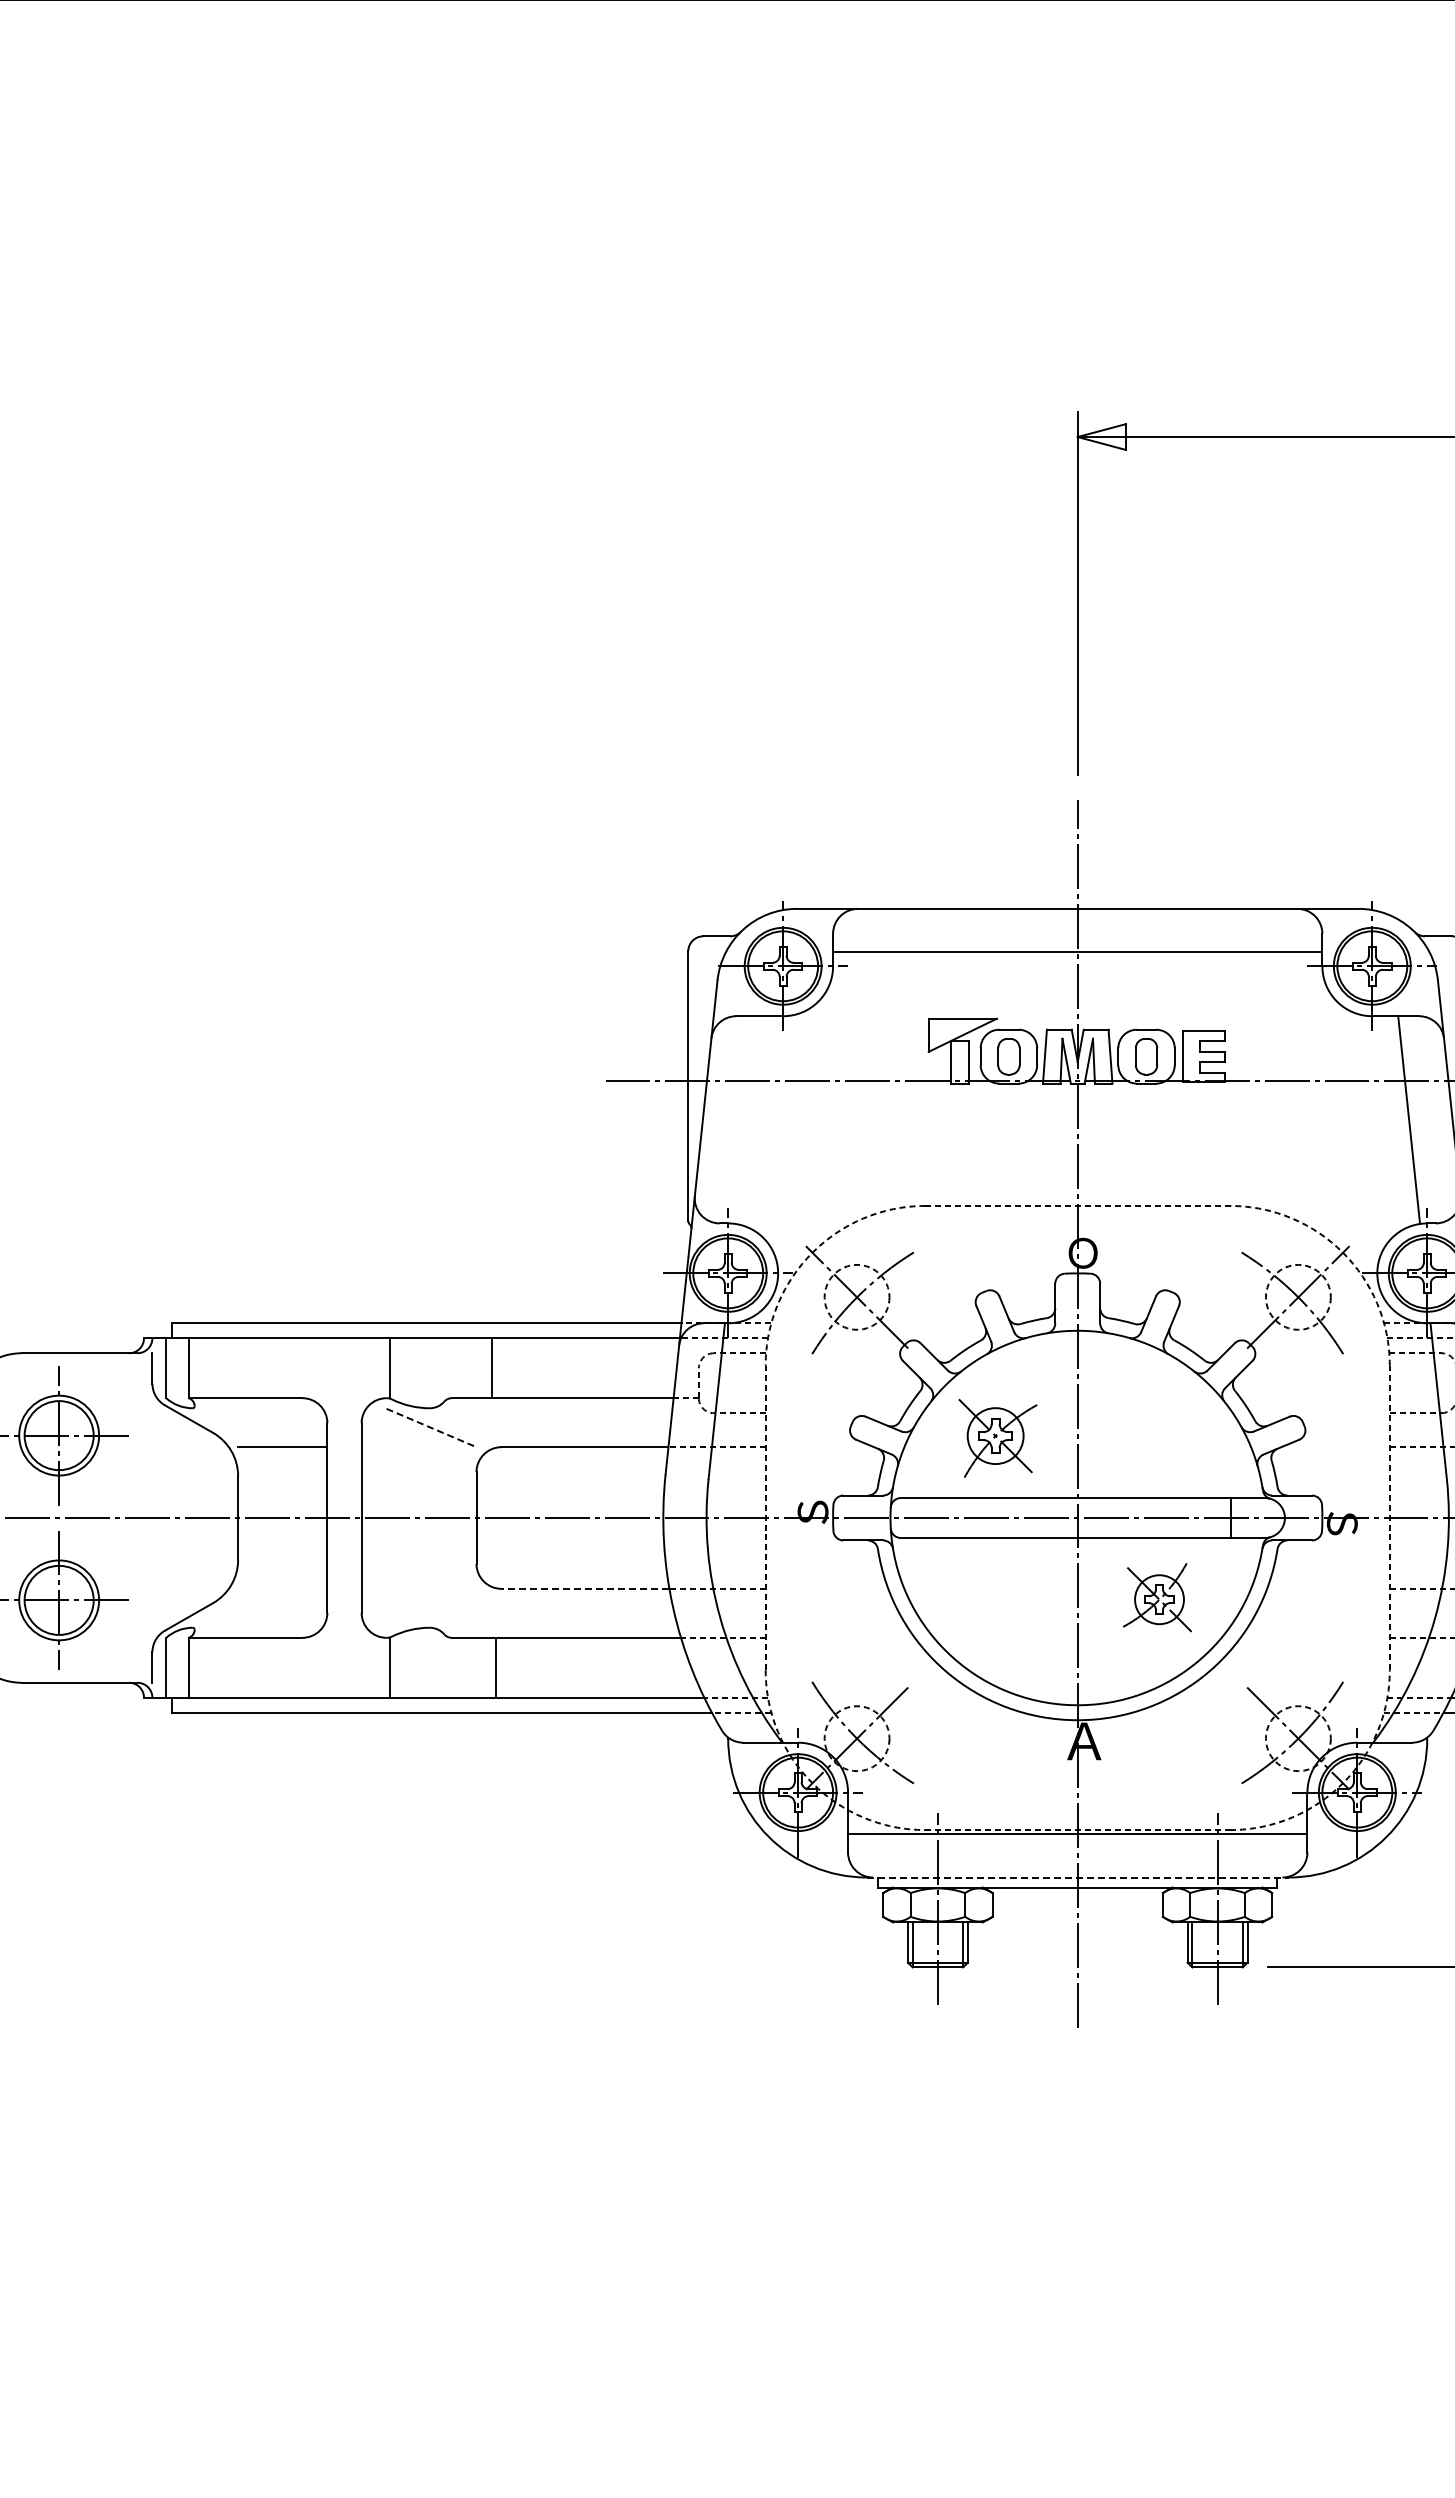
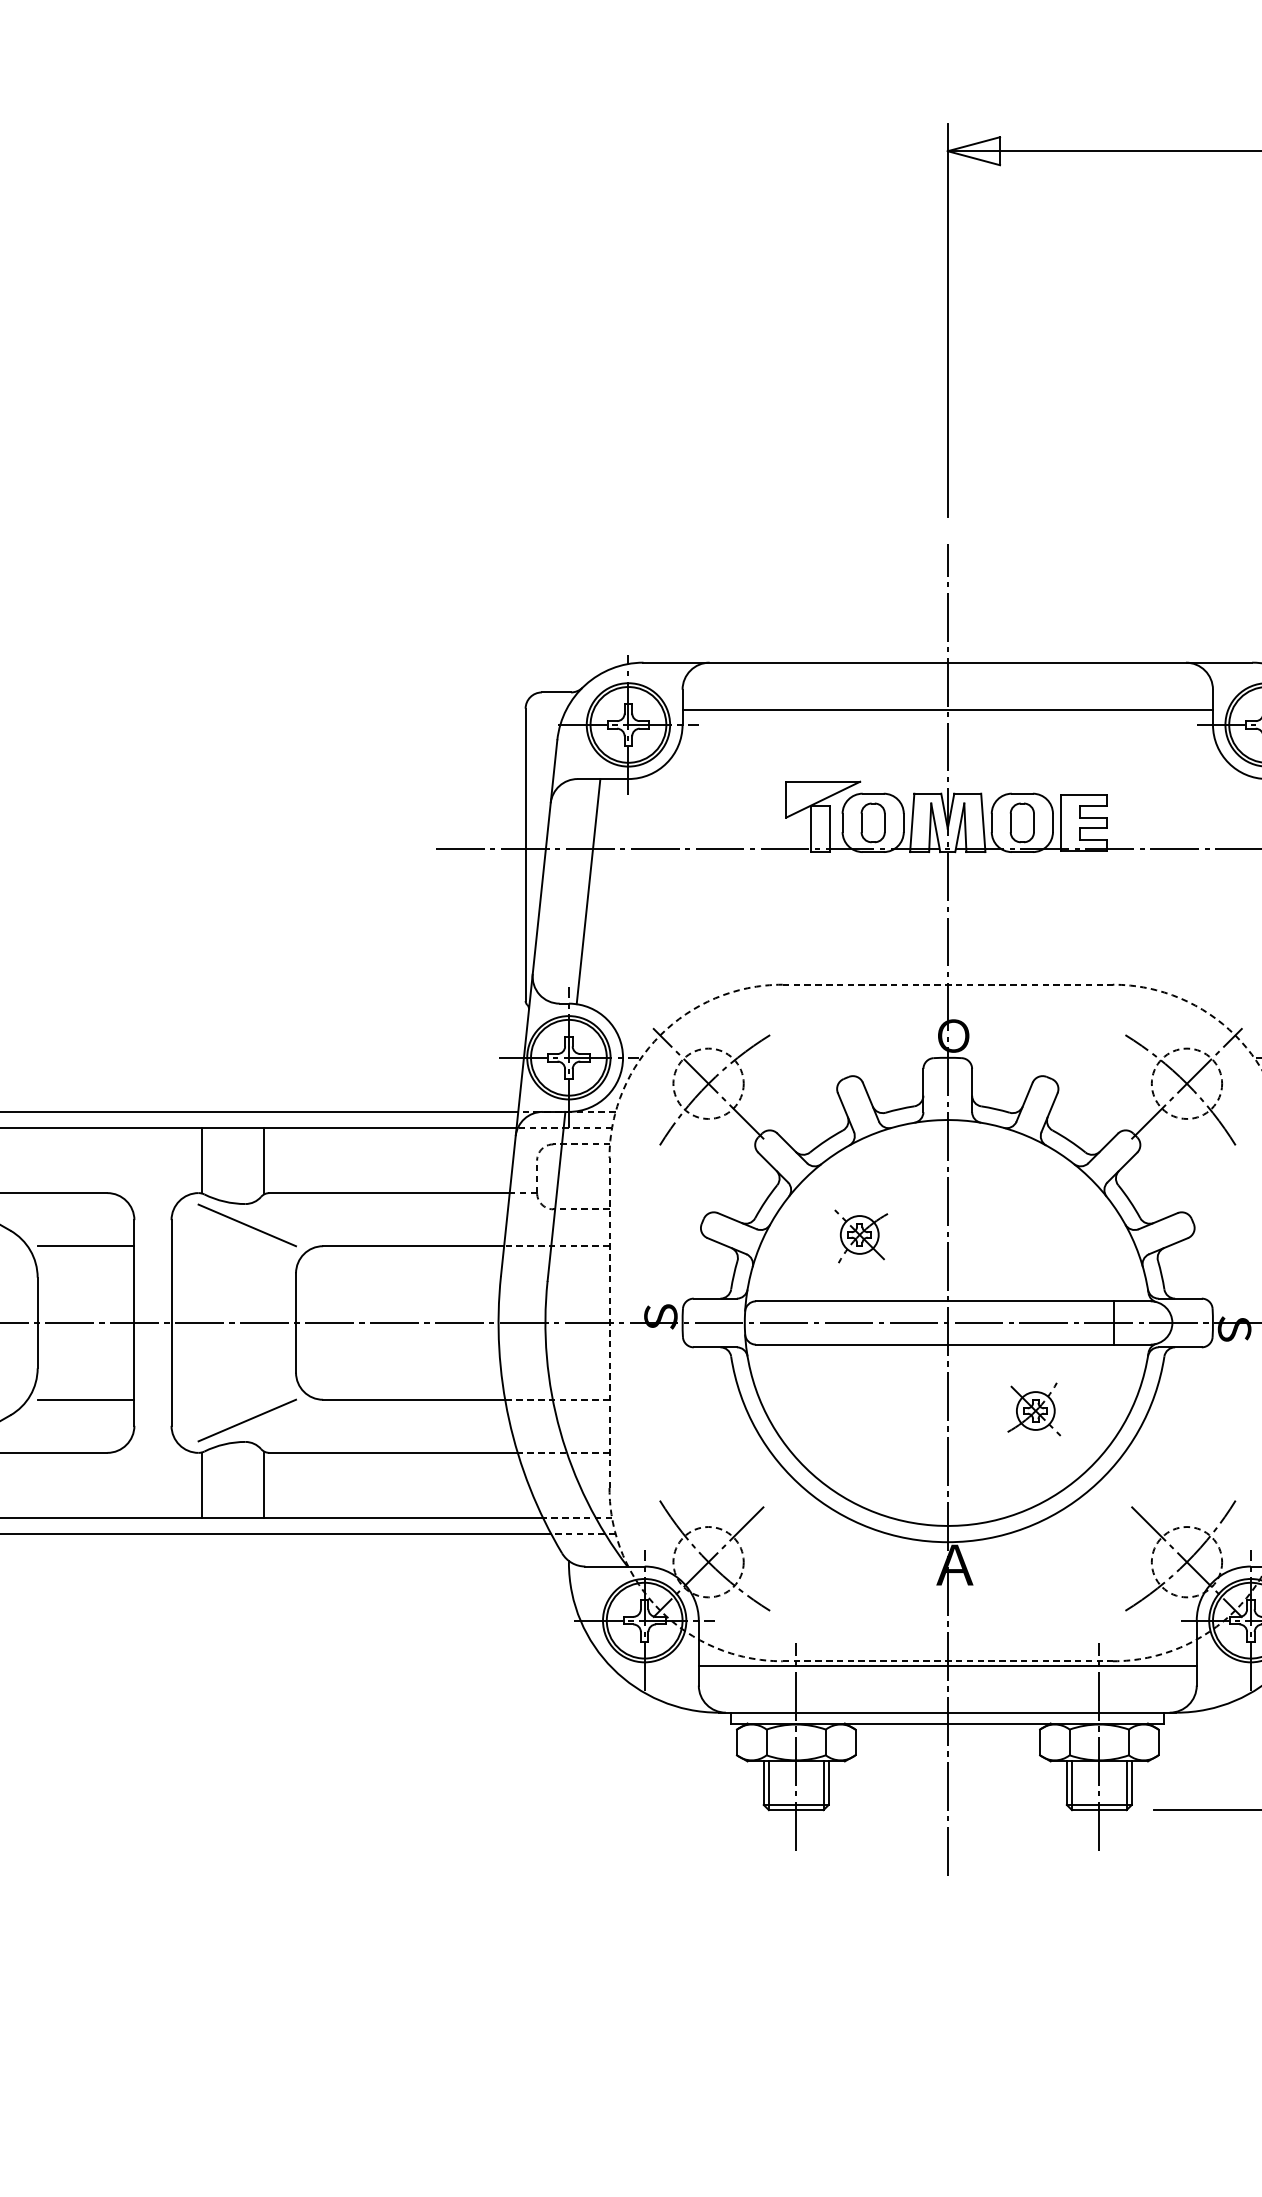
line: (746, 1119) -> (588, 891), added
line: (491, 1368) -> (263, 1160), moved
line: (431, 1428) -> (247, 1225), dashed -> solid
part: (997, 1437) -> (860, 1235), size x0.62
line: (282, 1588) -> (85, 1399), added
line: (585, 1588) -> (414, 1399), dashed -> solid
part: (1157, 1597) -> (1034, 1409), size x0.71
line: (431, 1607) -> (247, 1419), added
line: (495, 1667) -> (263, 1485), moved
line: (1077, 1877) -> (947, 1712), dashed -> solid

